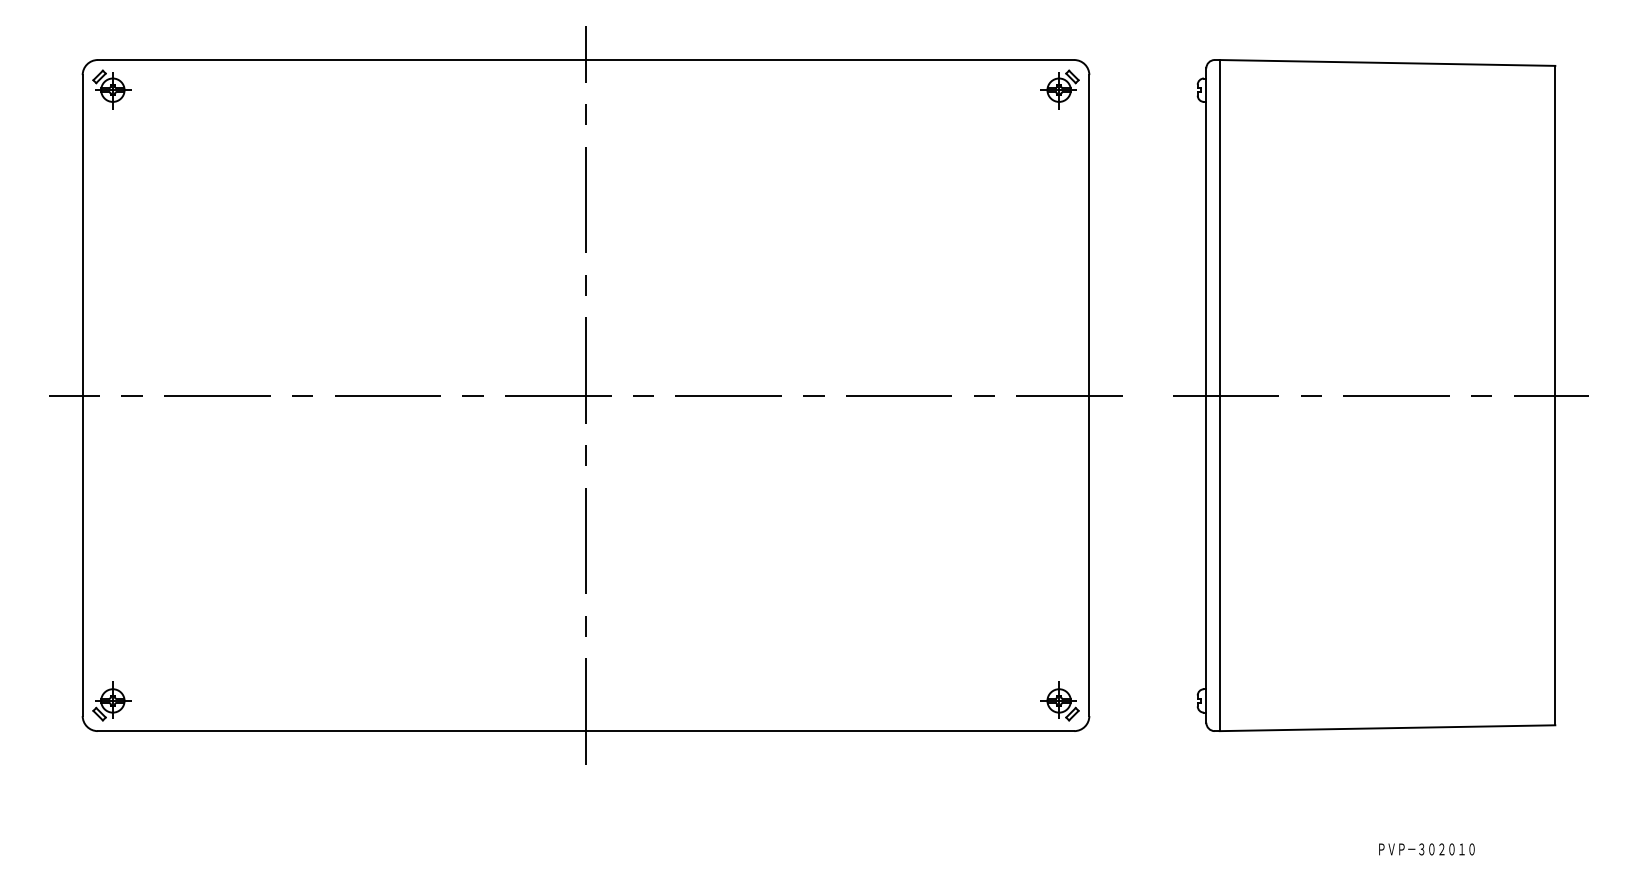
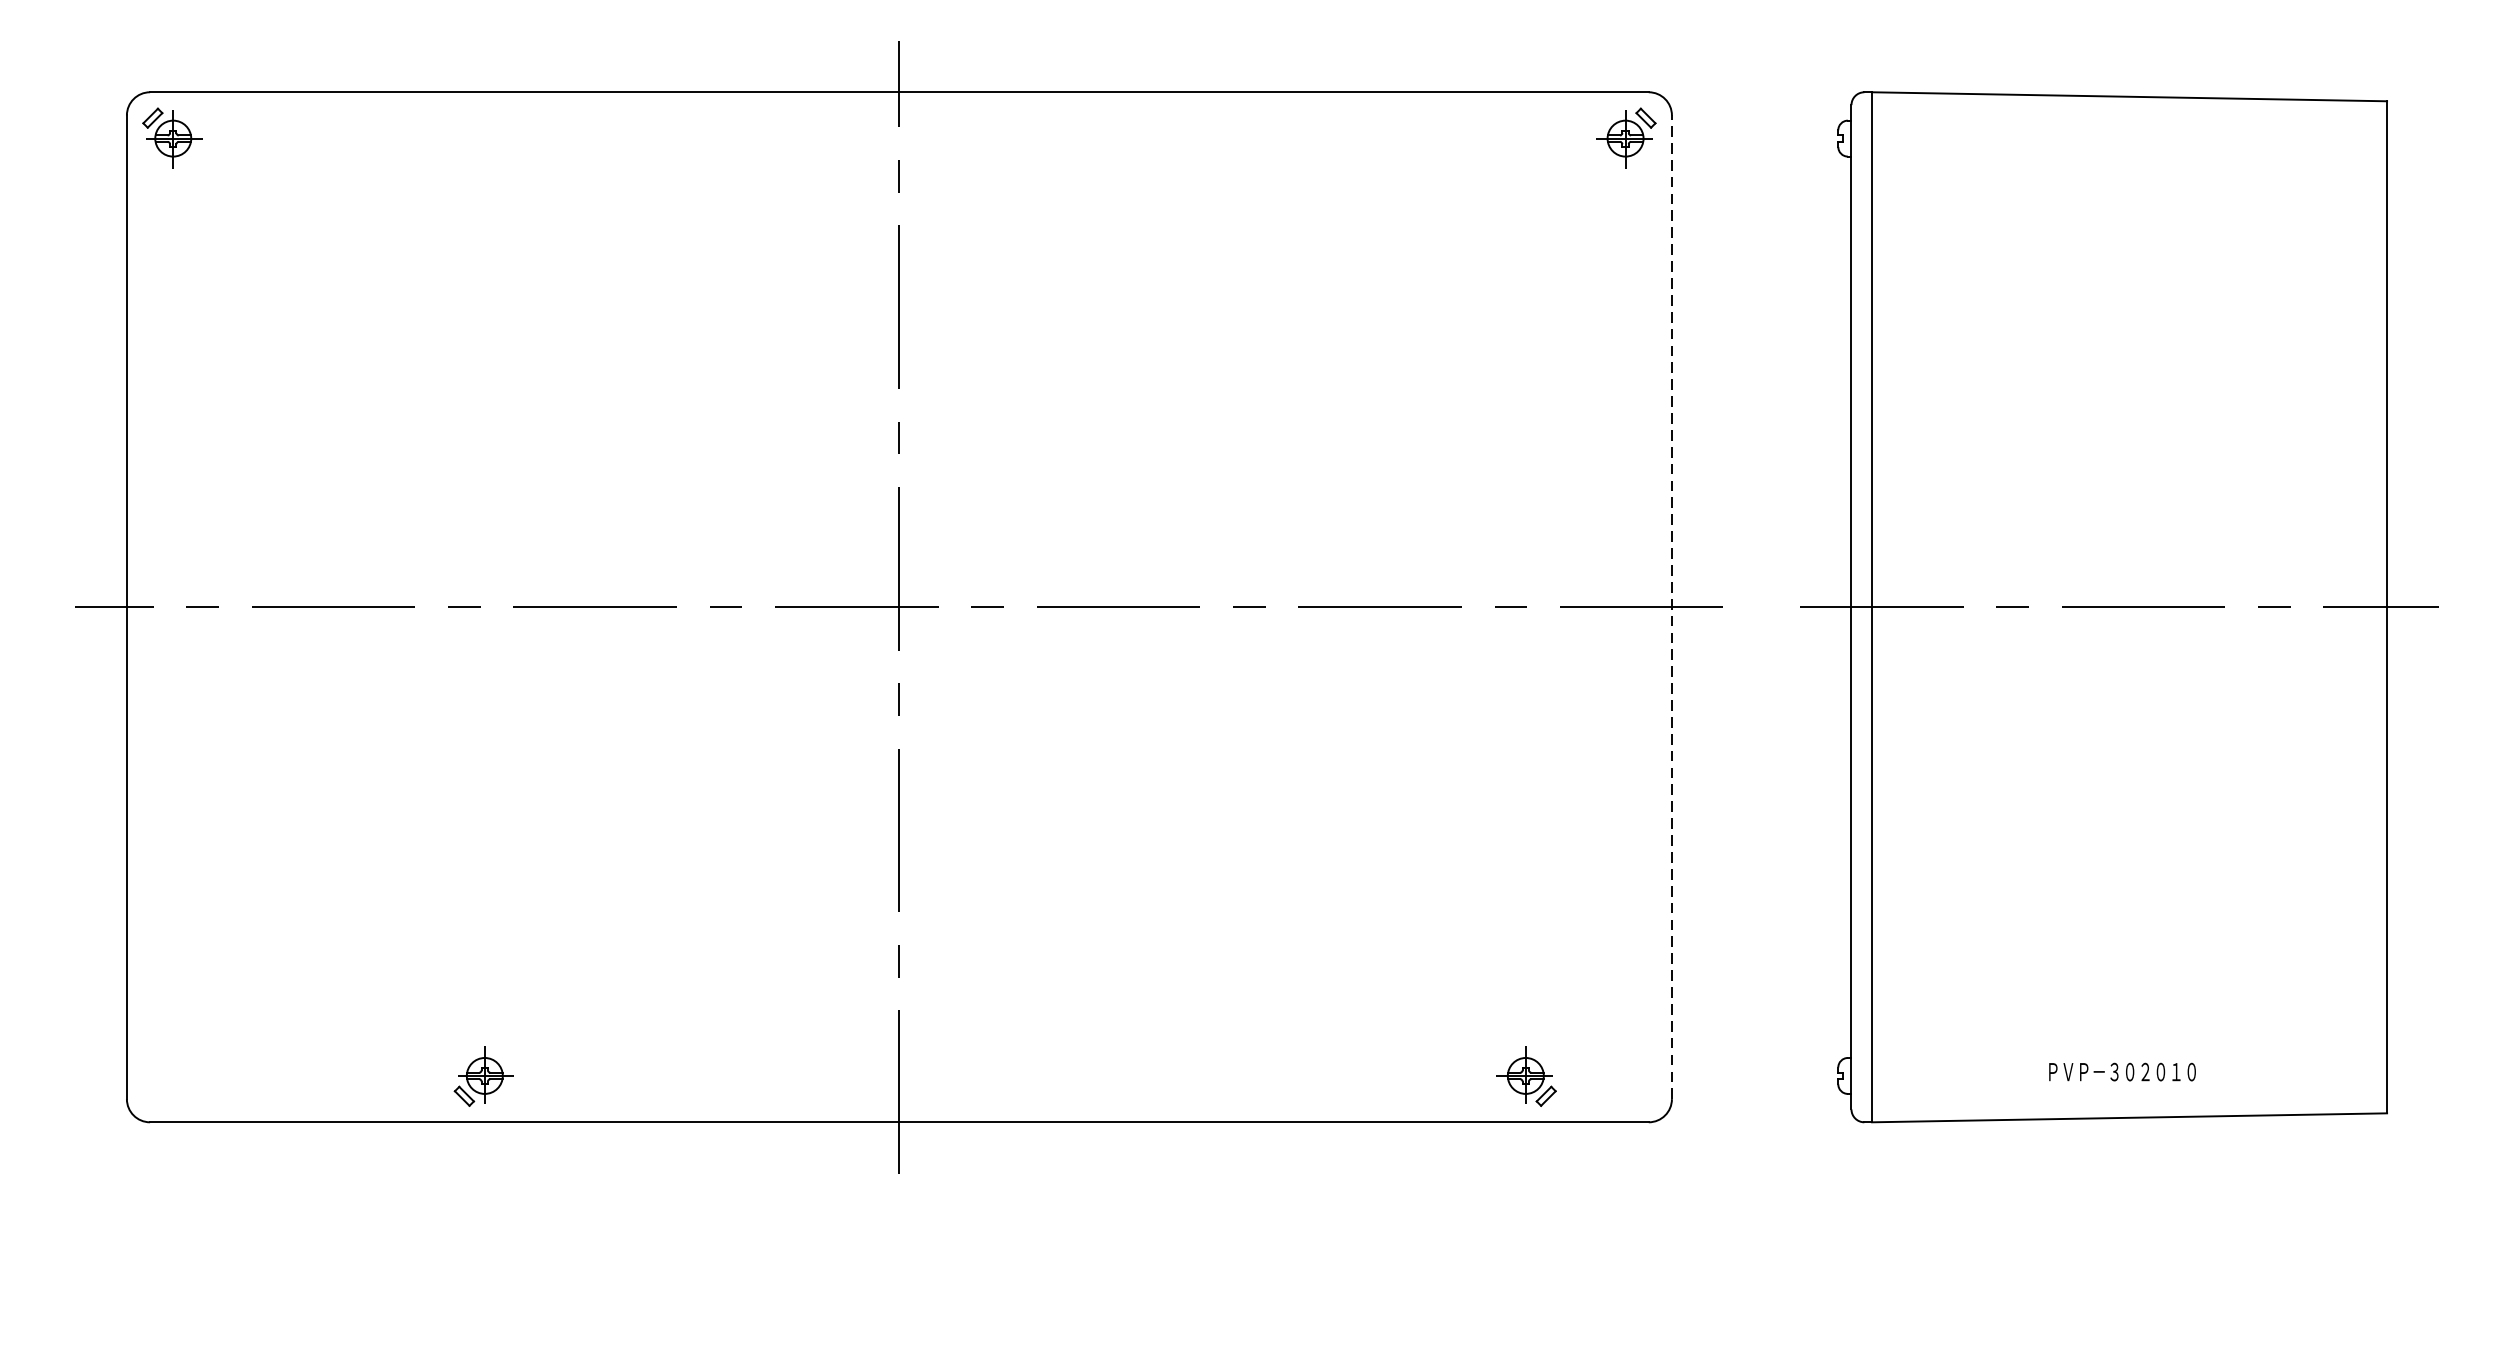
line: (1089, 395) -> (1672, 607), solid -> dashed
part: (111, 701) -> (482, 1076), moved
part: (1059, 701) -> (1526, 1076), moved
text: (1426, 849) -> (2121, 1072), moved

